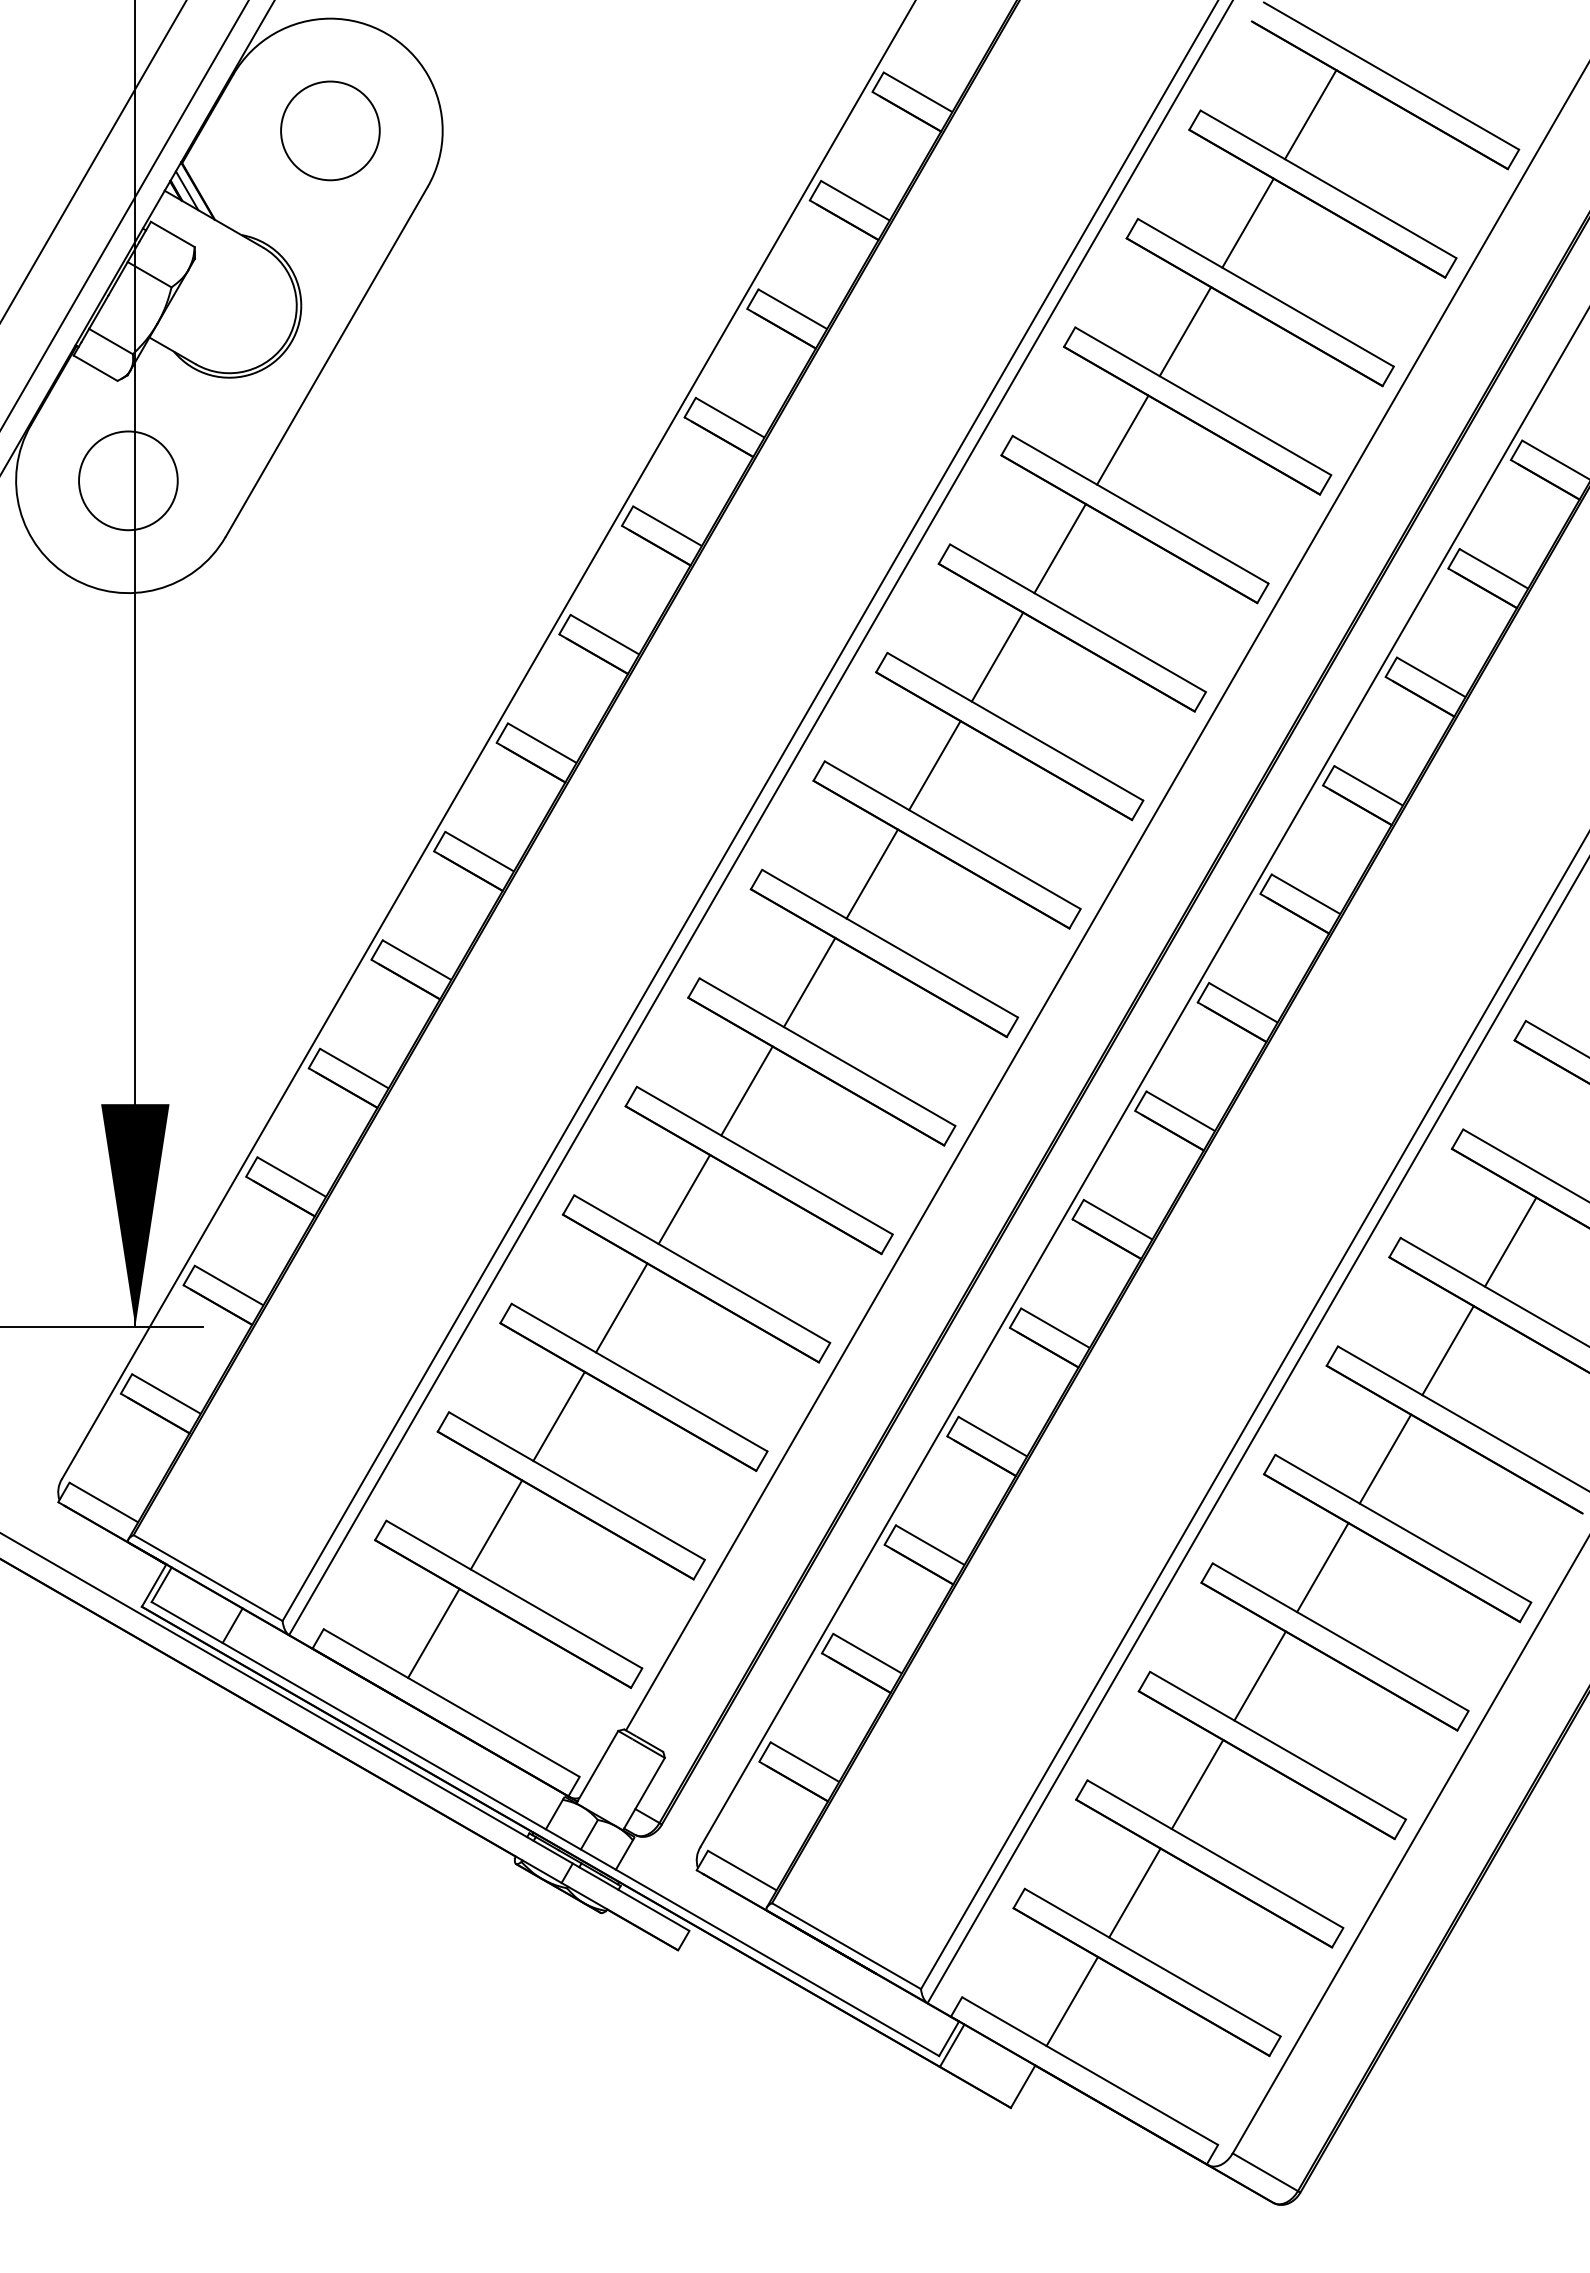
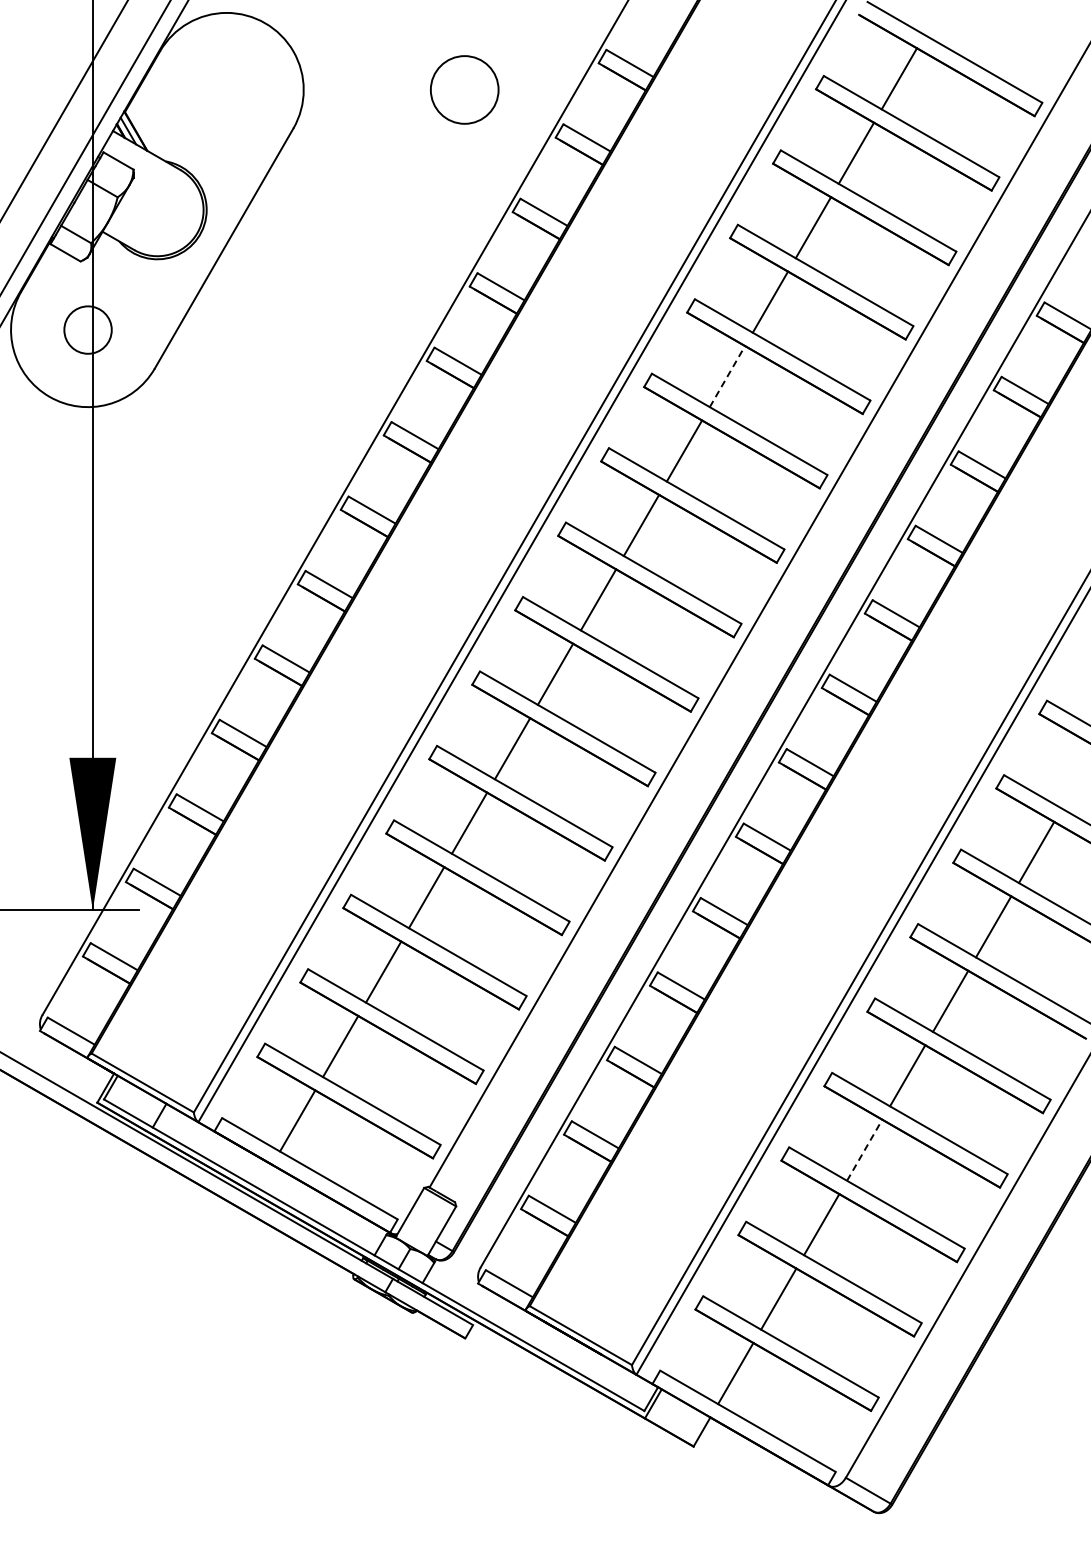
circle: (330, 130) -> (464, 89), moved
circle: (127, 479) -> (87, 329), size x0.7
line: (1060, 548) -> (727, 376), solid -> dashed
line: (1259, 1674) -> (864, 1149), solid -> dashed

